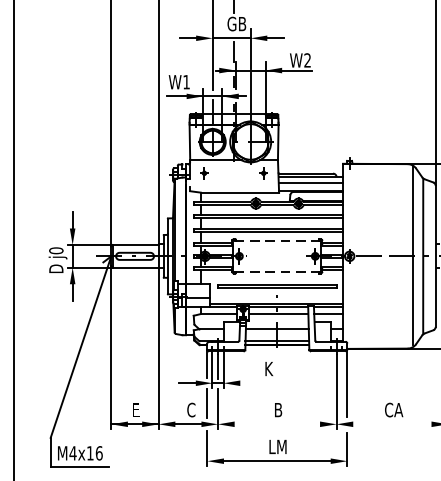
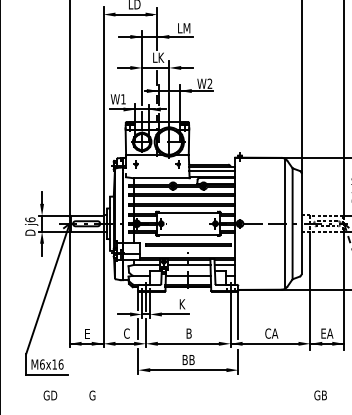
text: (235, 23) -> (158, 57), GB -> LK
line: (276, 240) -> (187, 212), dashed -> solid
text: (56, 250) -> (30, 219), j0 -> j6
line: (276, 271) -> (187, 234), dashed -> solid
line: (259, 383) -> (175, 314), added
line: (276, 423) -> (187, 343), added
line: (385, 423) -> (265, 343), added
text: (277, 447) -> (188, 360), LM -> BB
text: (71, 453) -> (41, 364), M4x16 -> M6x16

